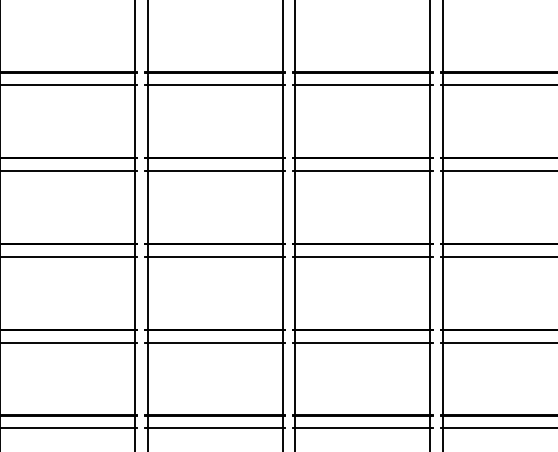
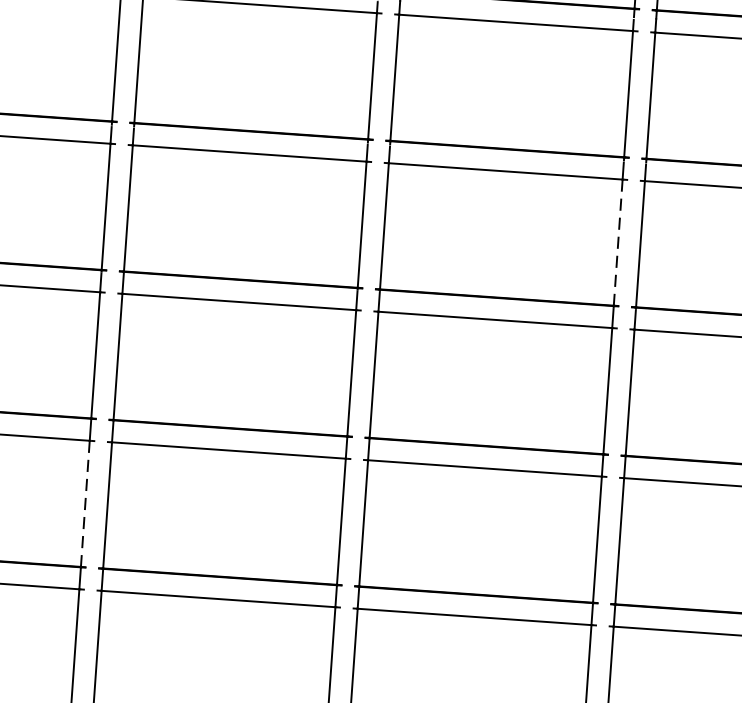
line: (430, 122) -> (618, 244), solid -> dashed
line: (134, 293) -> (84, 504), solid -> dashed

